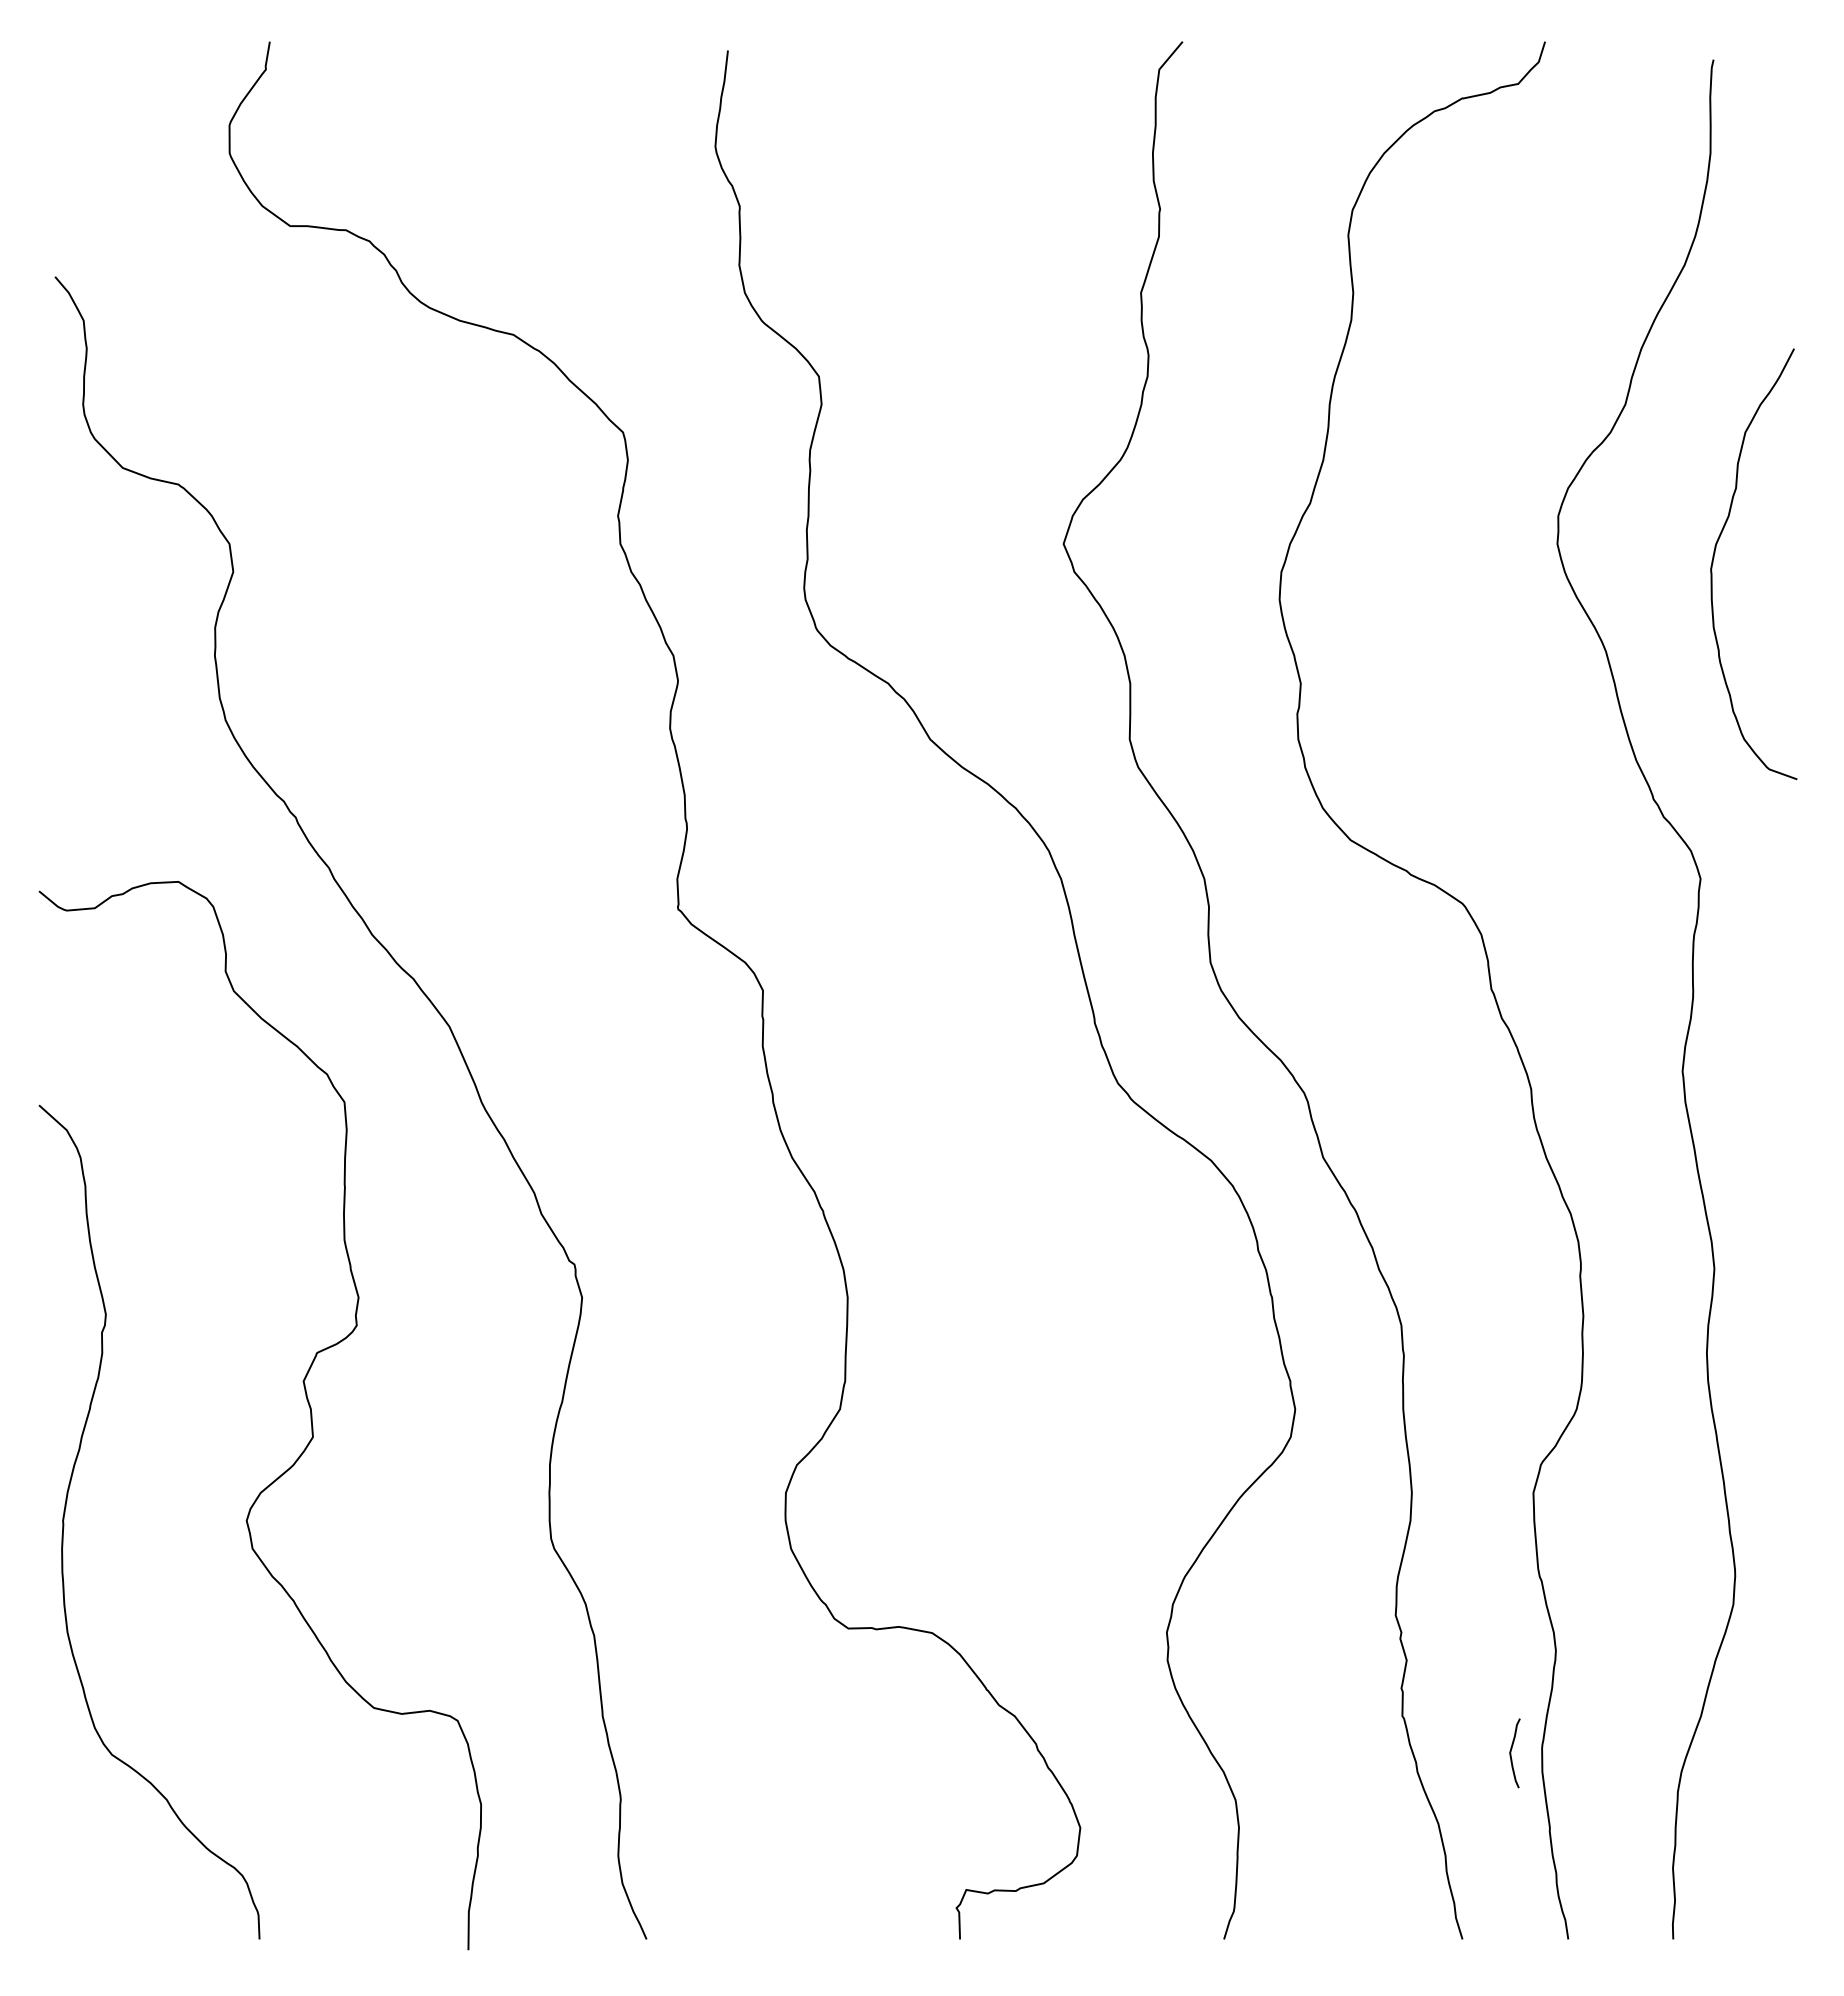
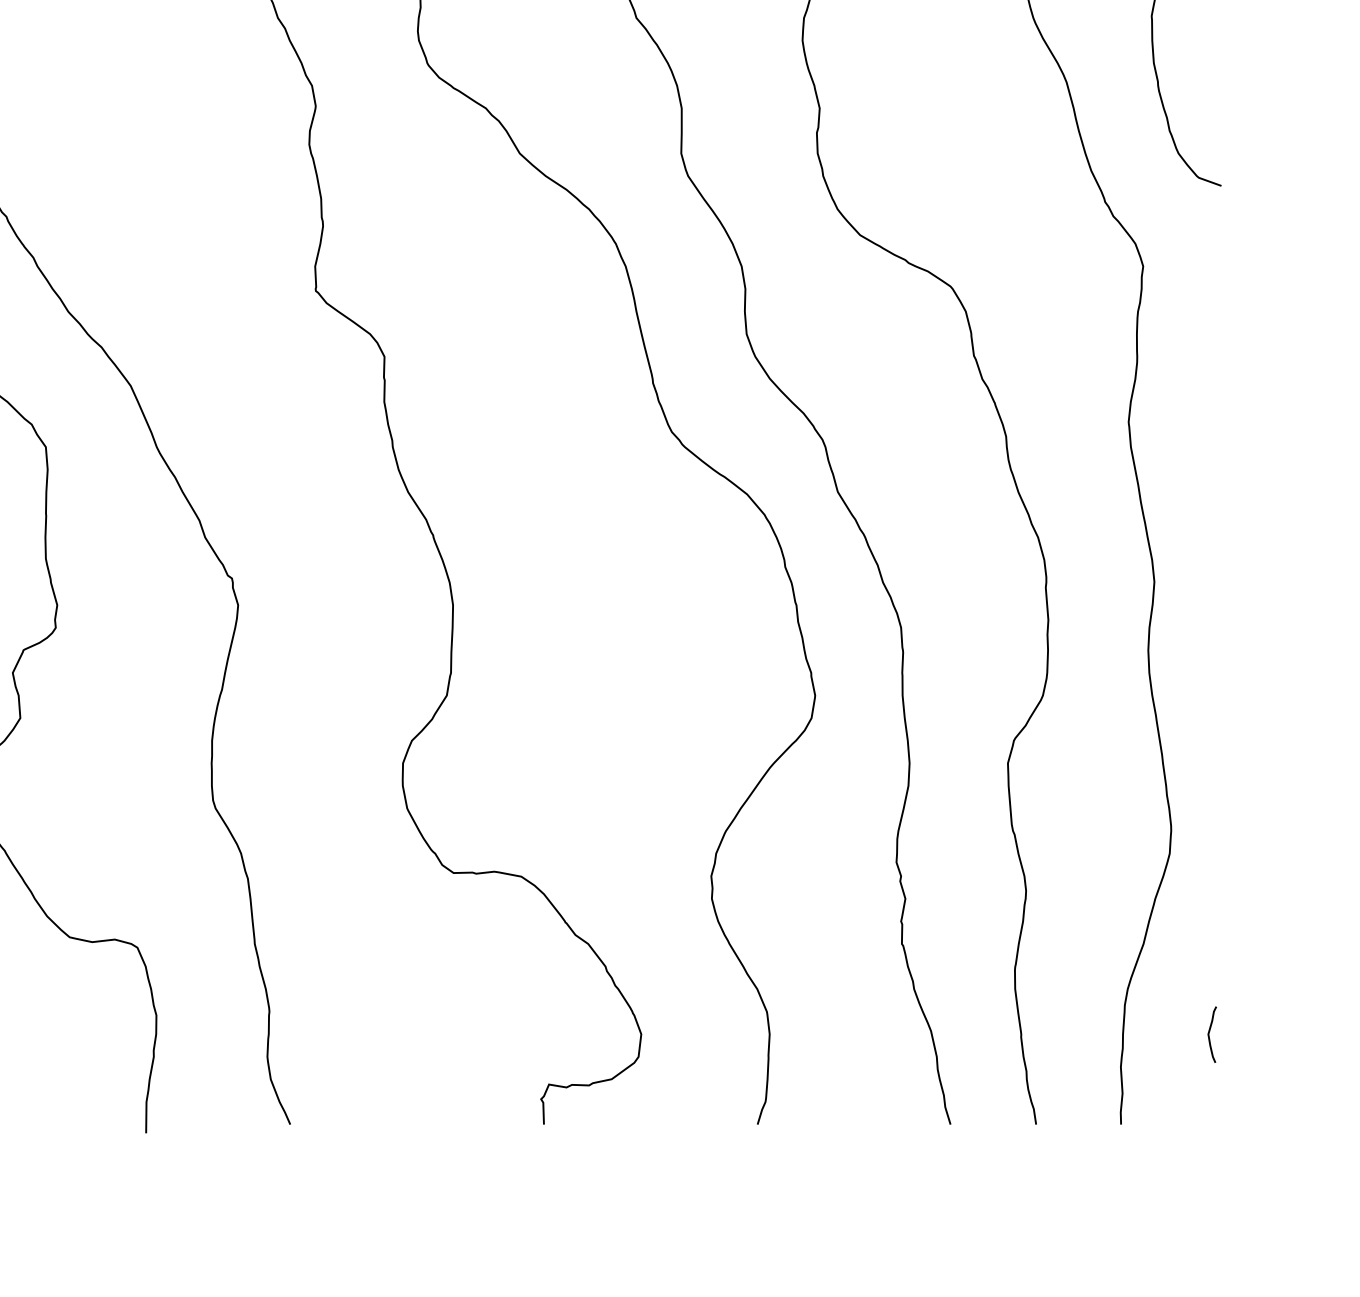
curve: (1511, 1753) -> (1209, 1034), moved

